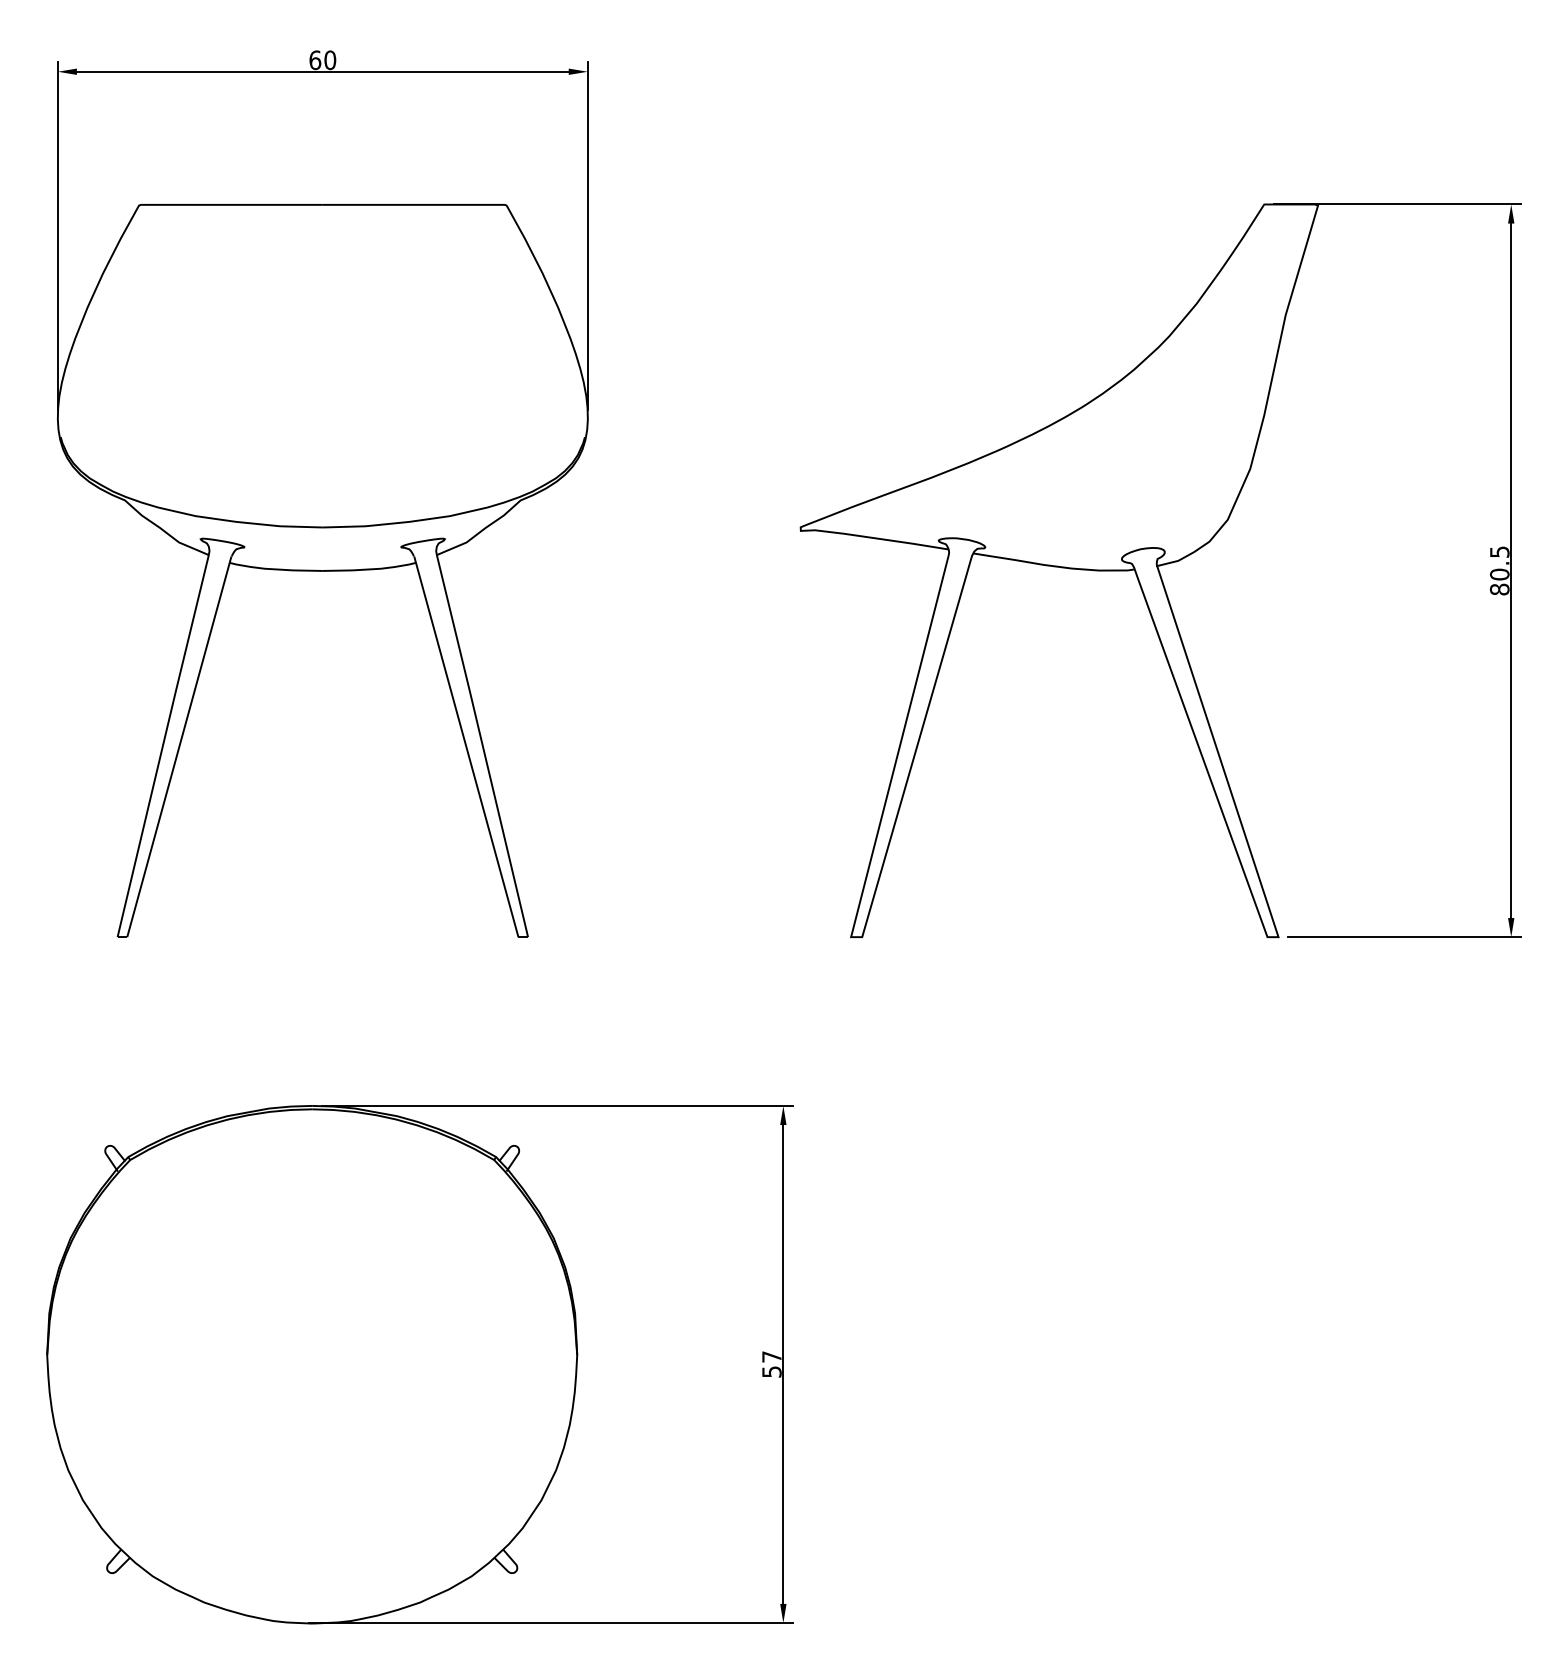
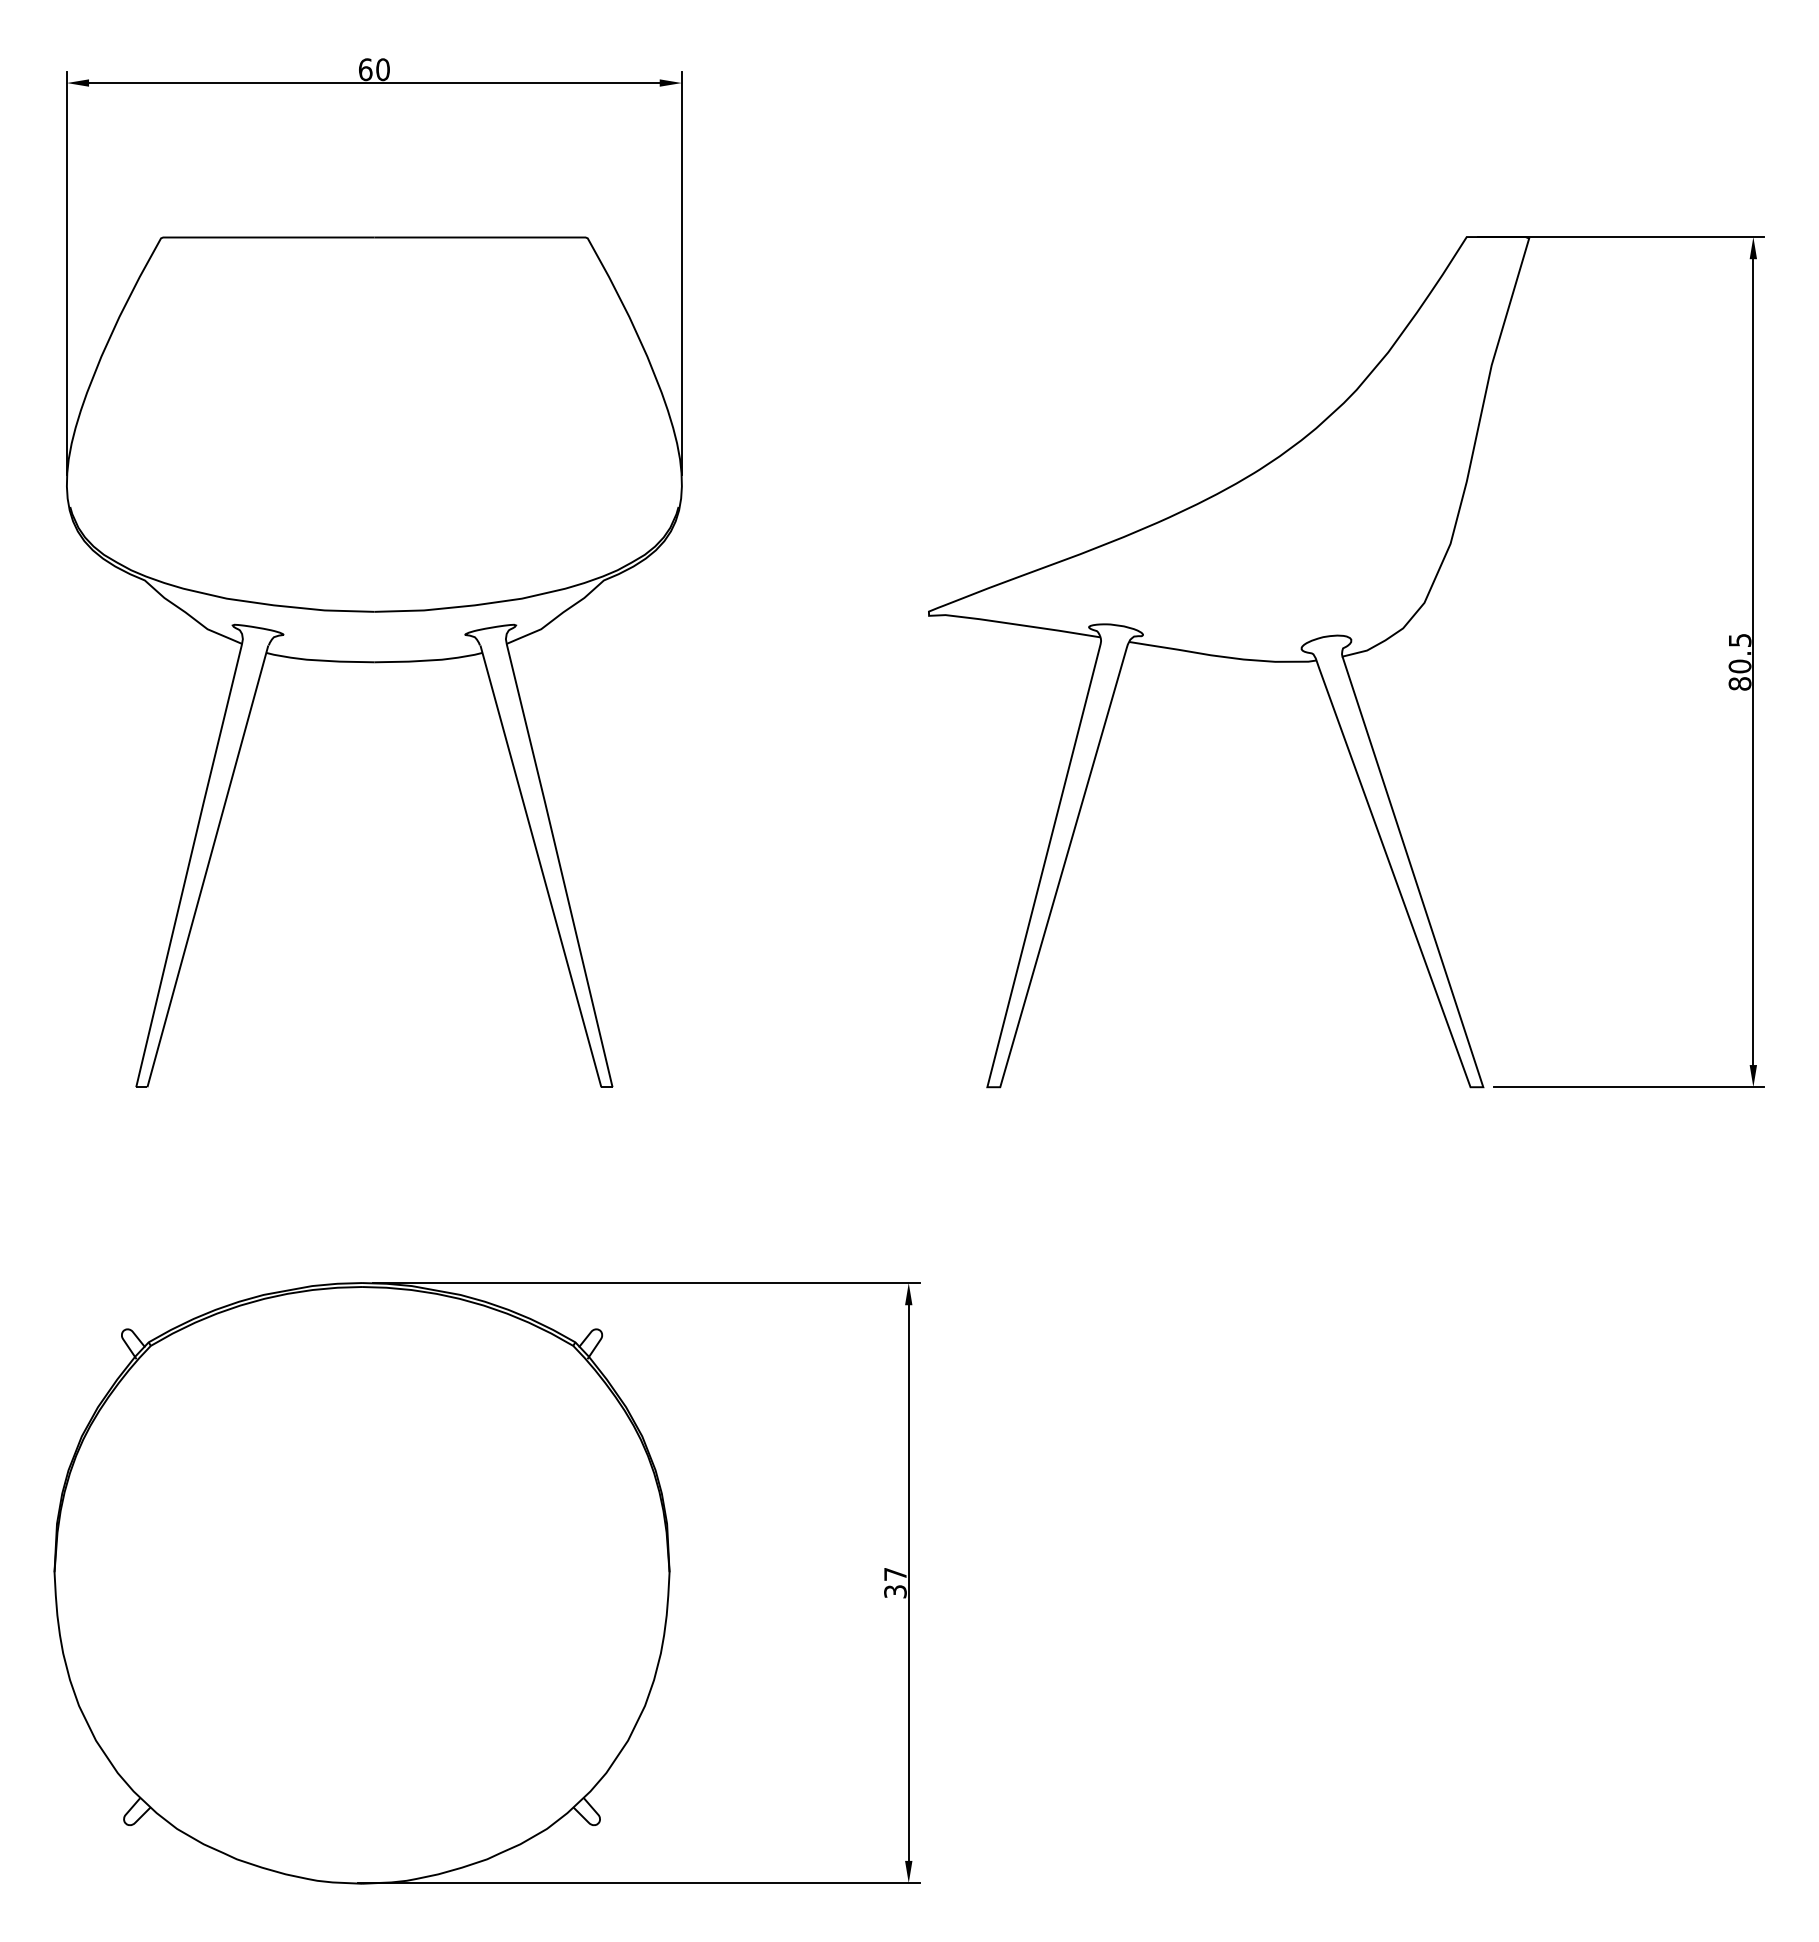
text: (771, 1371) -> (895, 1591), 57 -> 37

